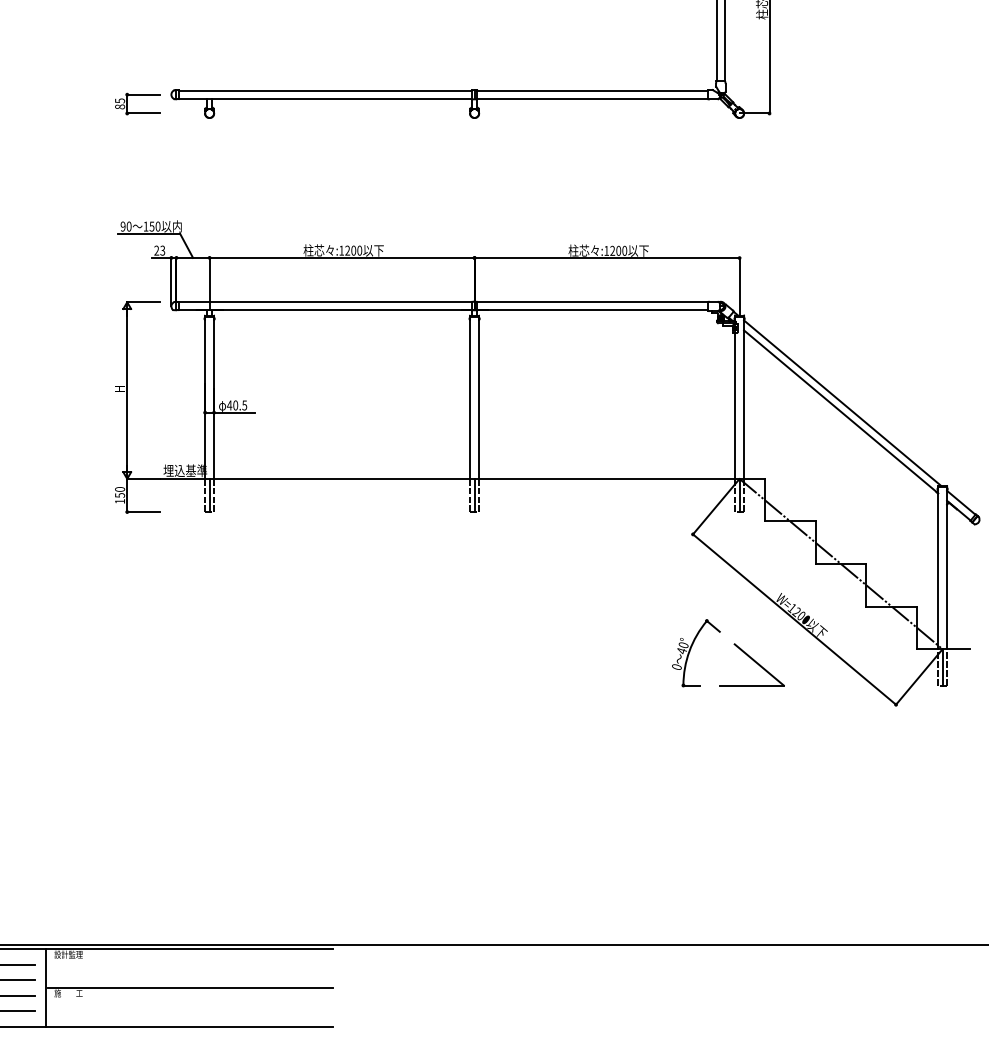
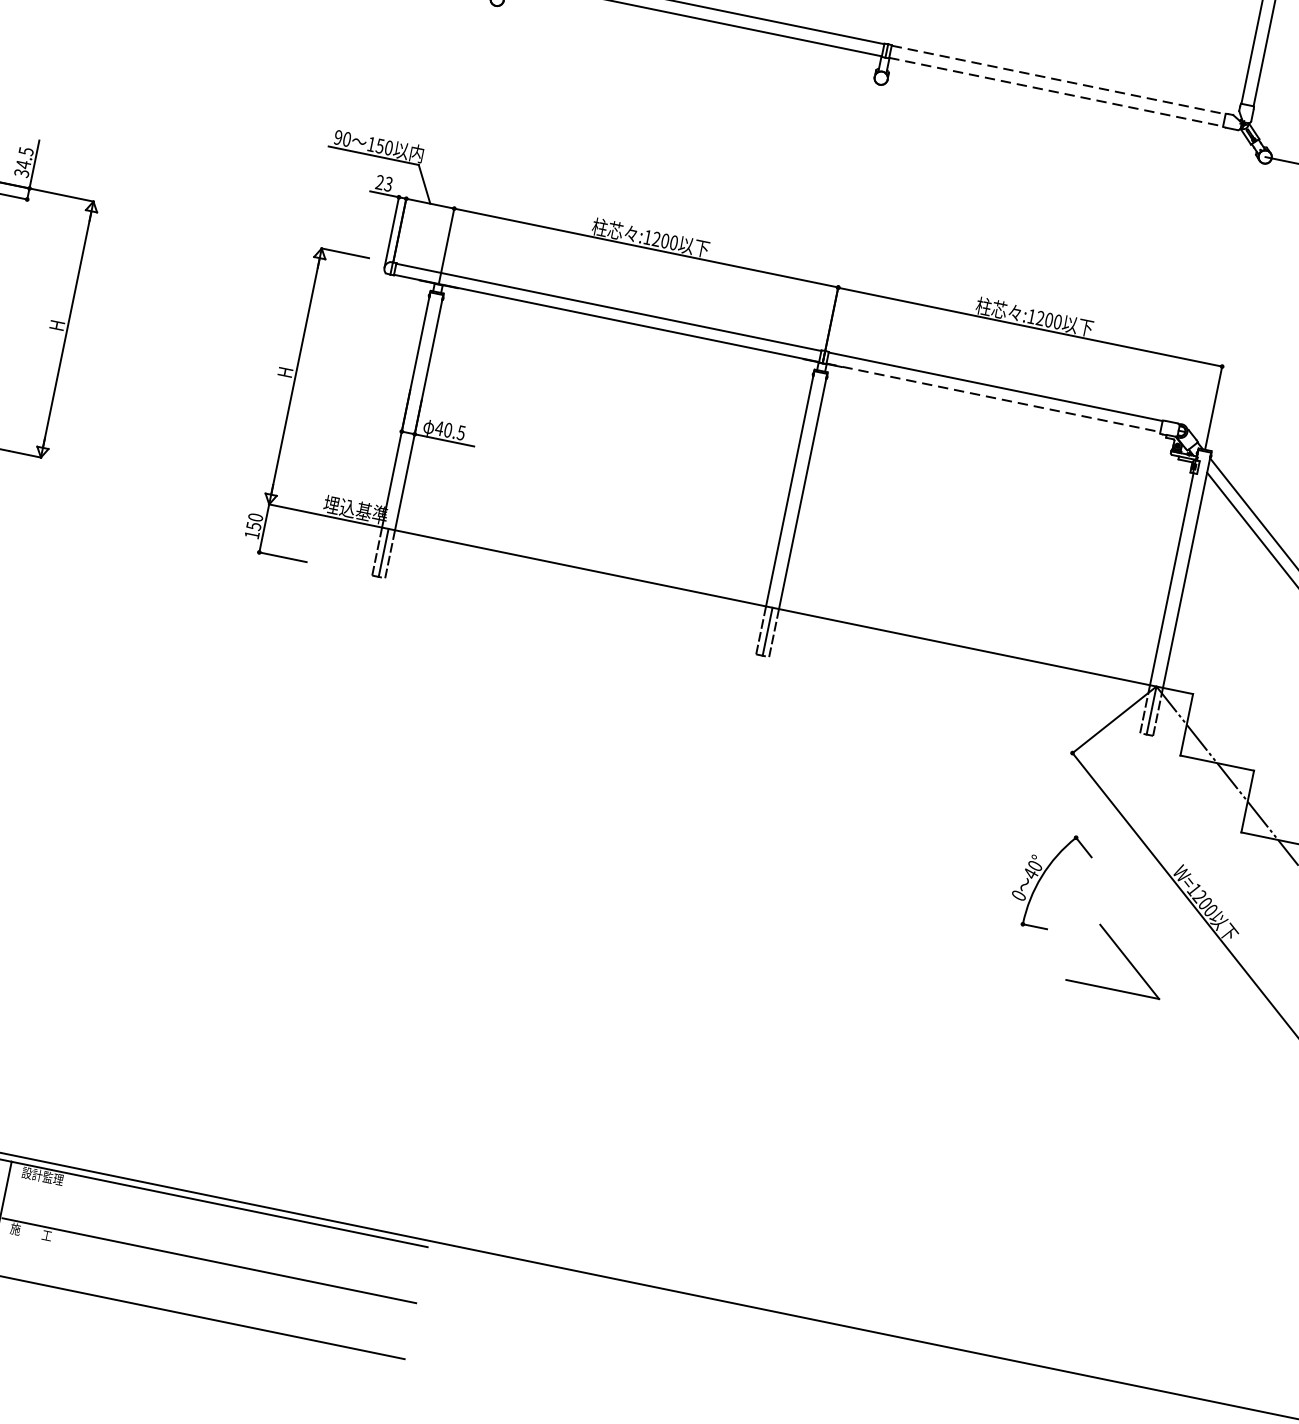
line: (592, 90) -> (1058, 79), solid -> dashed
line: (592, 98) -> (1056, 91), solid -> dashed
line: (592, 309) -> (993, 397), solid -> dashed
part: (690, 651) -> (1043, 877), moved

